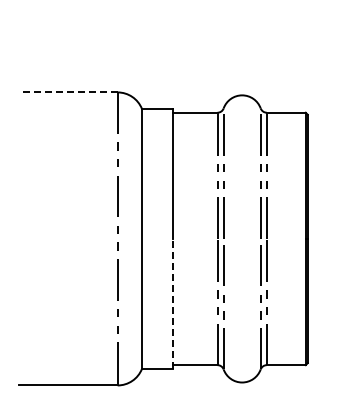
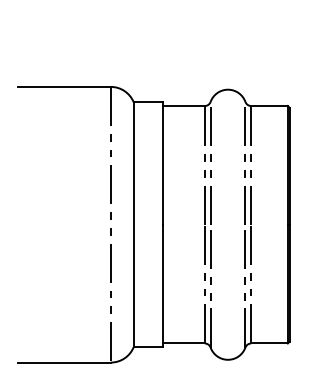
line: (67, 92) -> (63, 86), dashed -> solid
line: (173, 303) -> (163, 285), dashed -> solid

